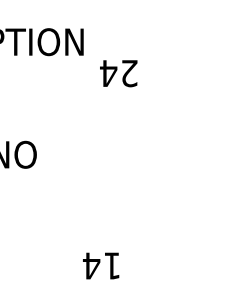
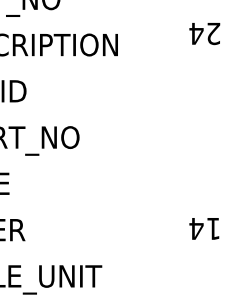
text: (118, 74) -> (204, 34), moved
text: (101, 265) -> (204, 228), moved

